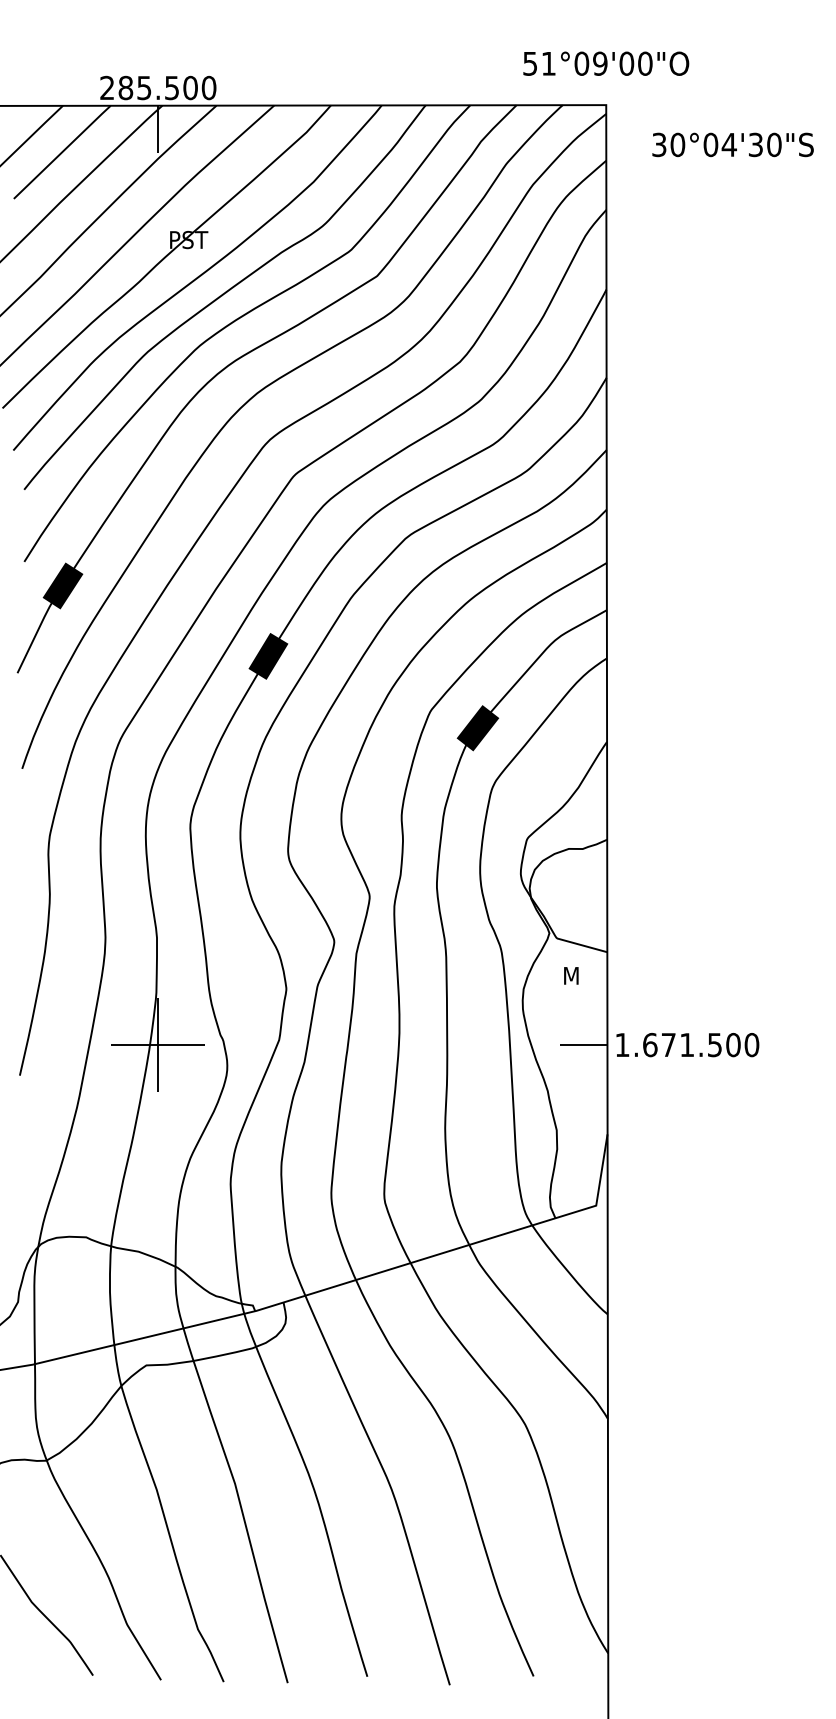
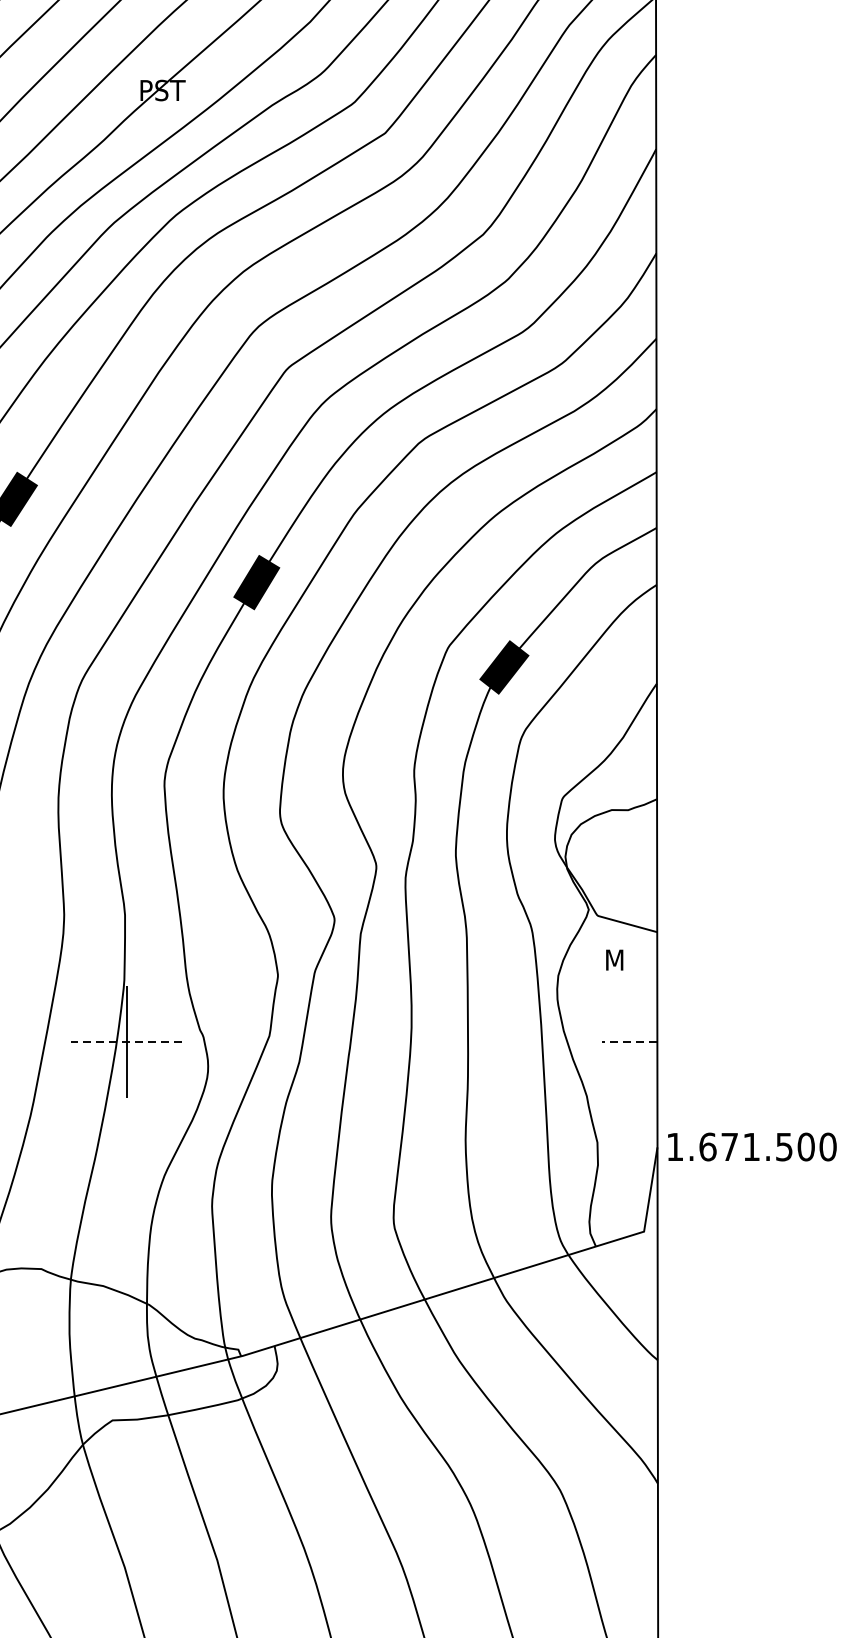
line: (157, 1045) -> (125, 1042), solid -> dashed
line: (583, 1045) -> (629, 1042), solid -> dashed
text: (687, 1045) -> (751, 1147), moved

